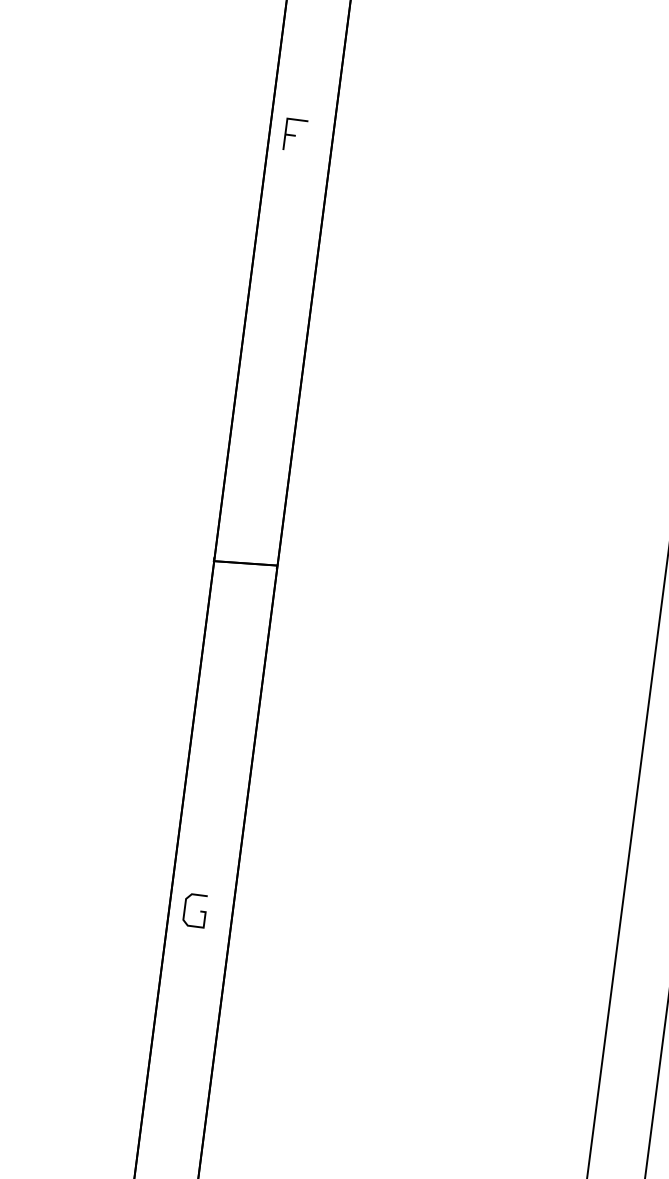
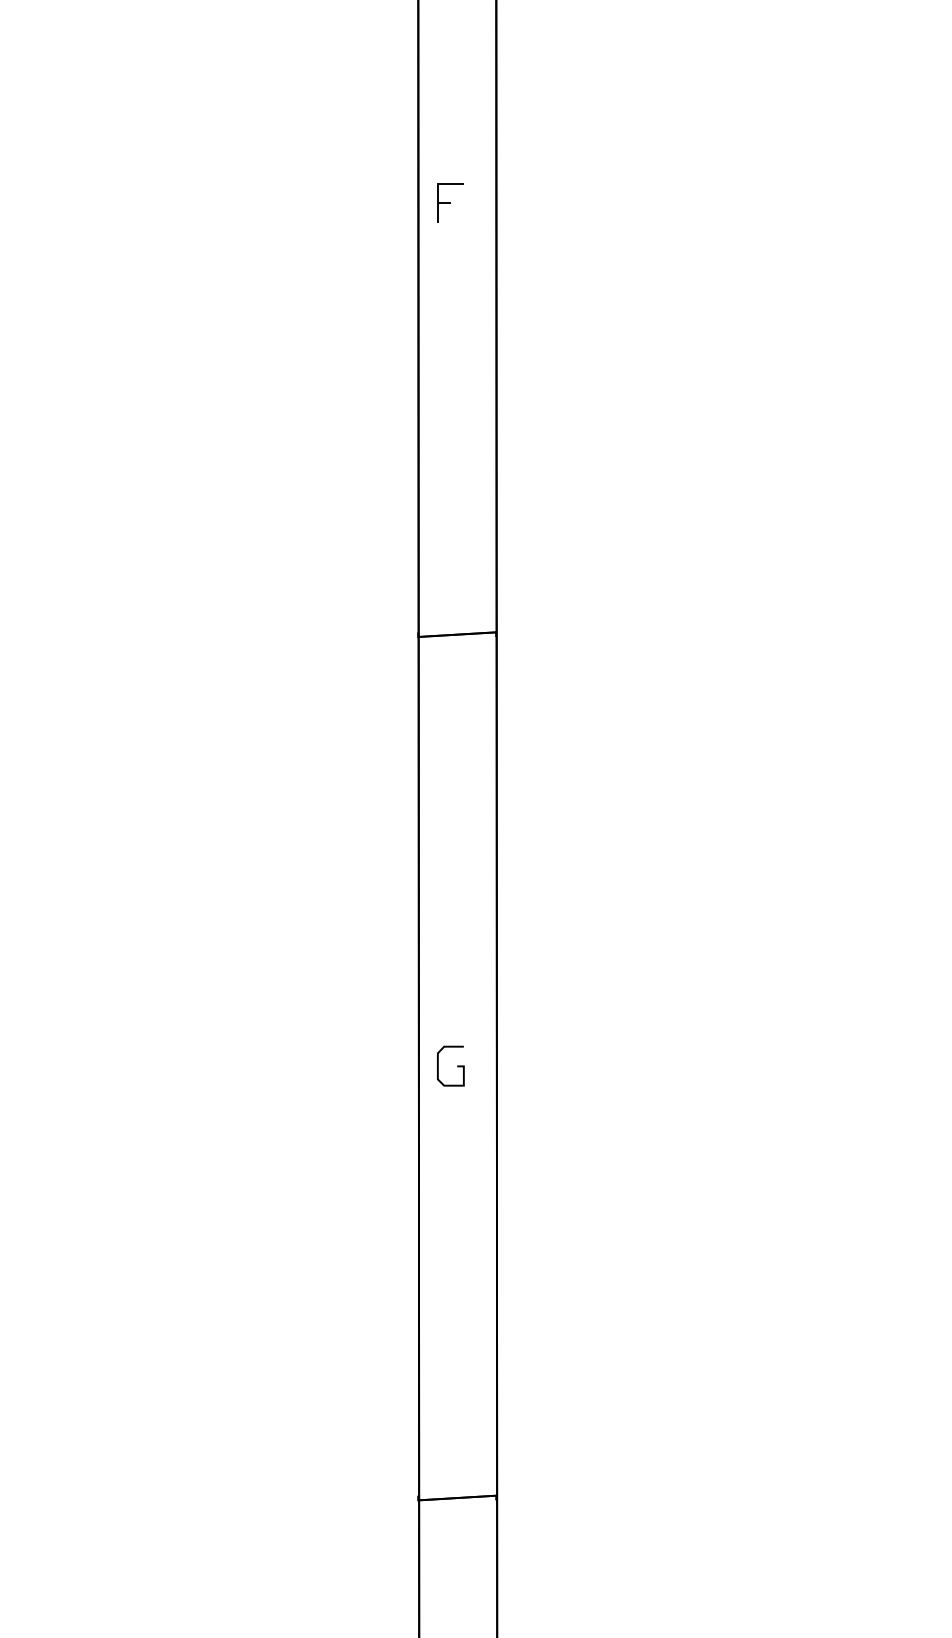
part: (295, 135) -> (450, 202), moved

